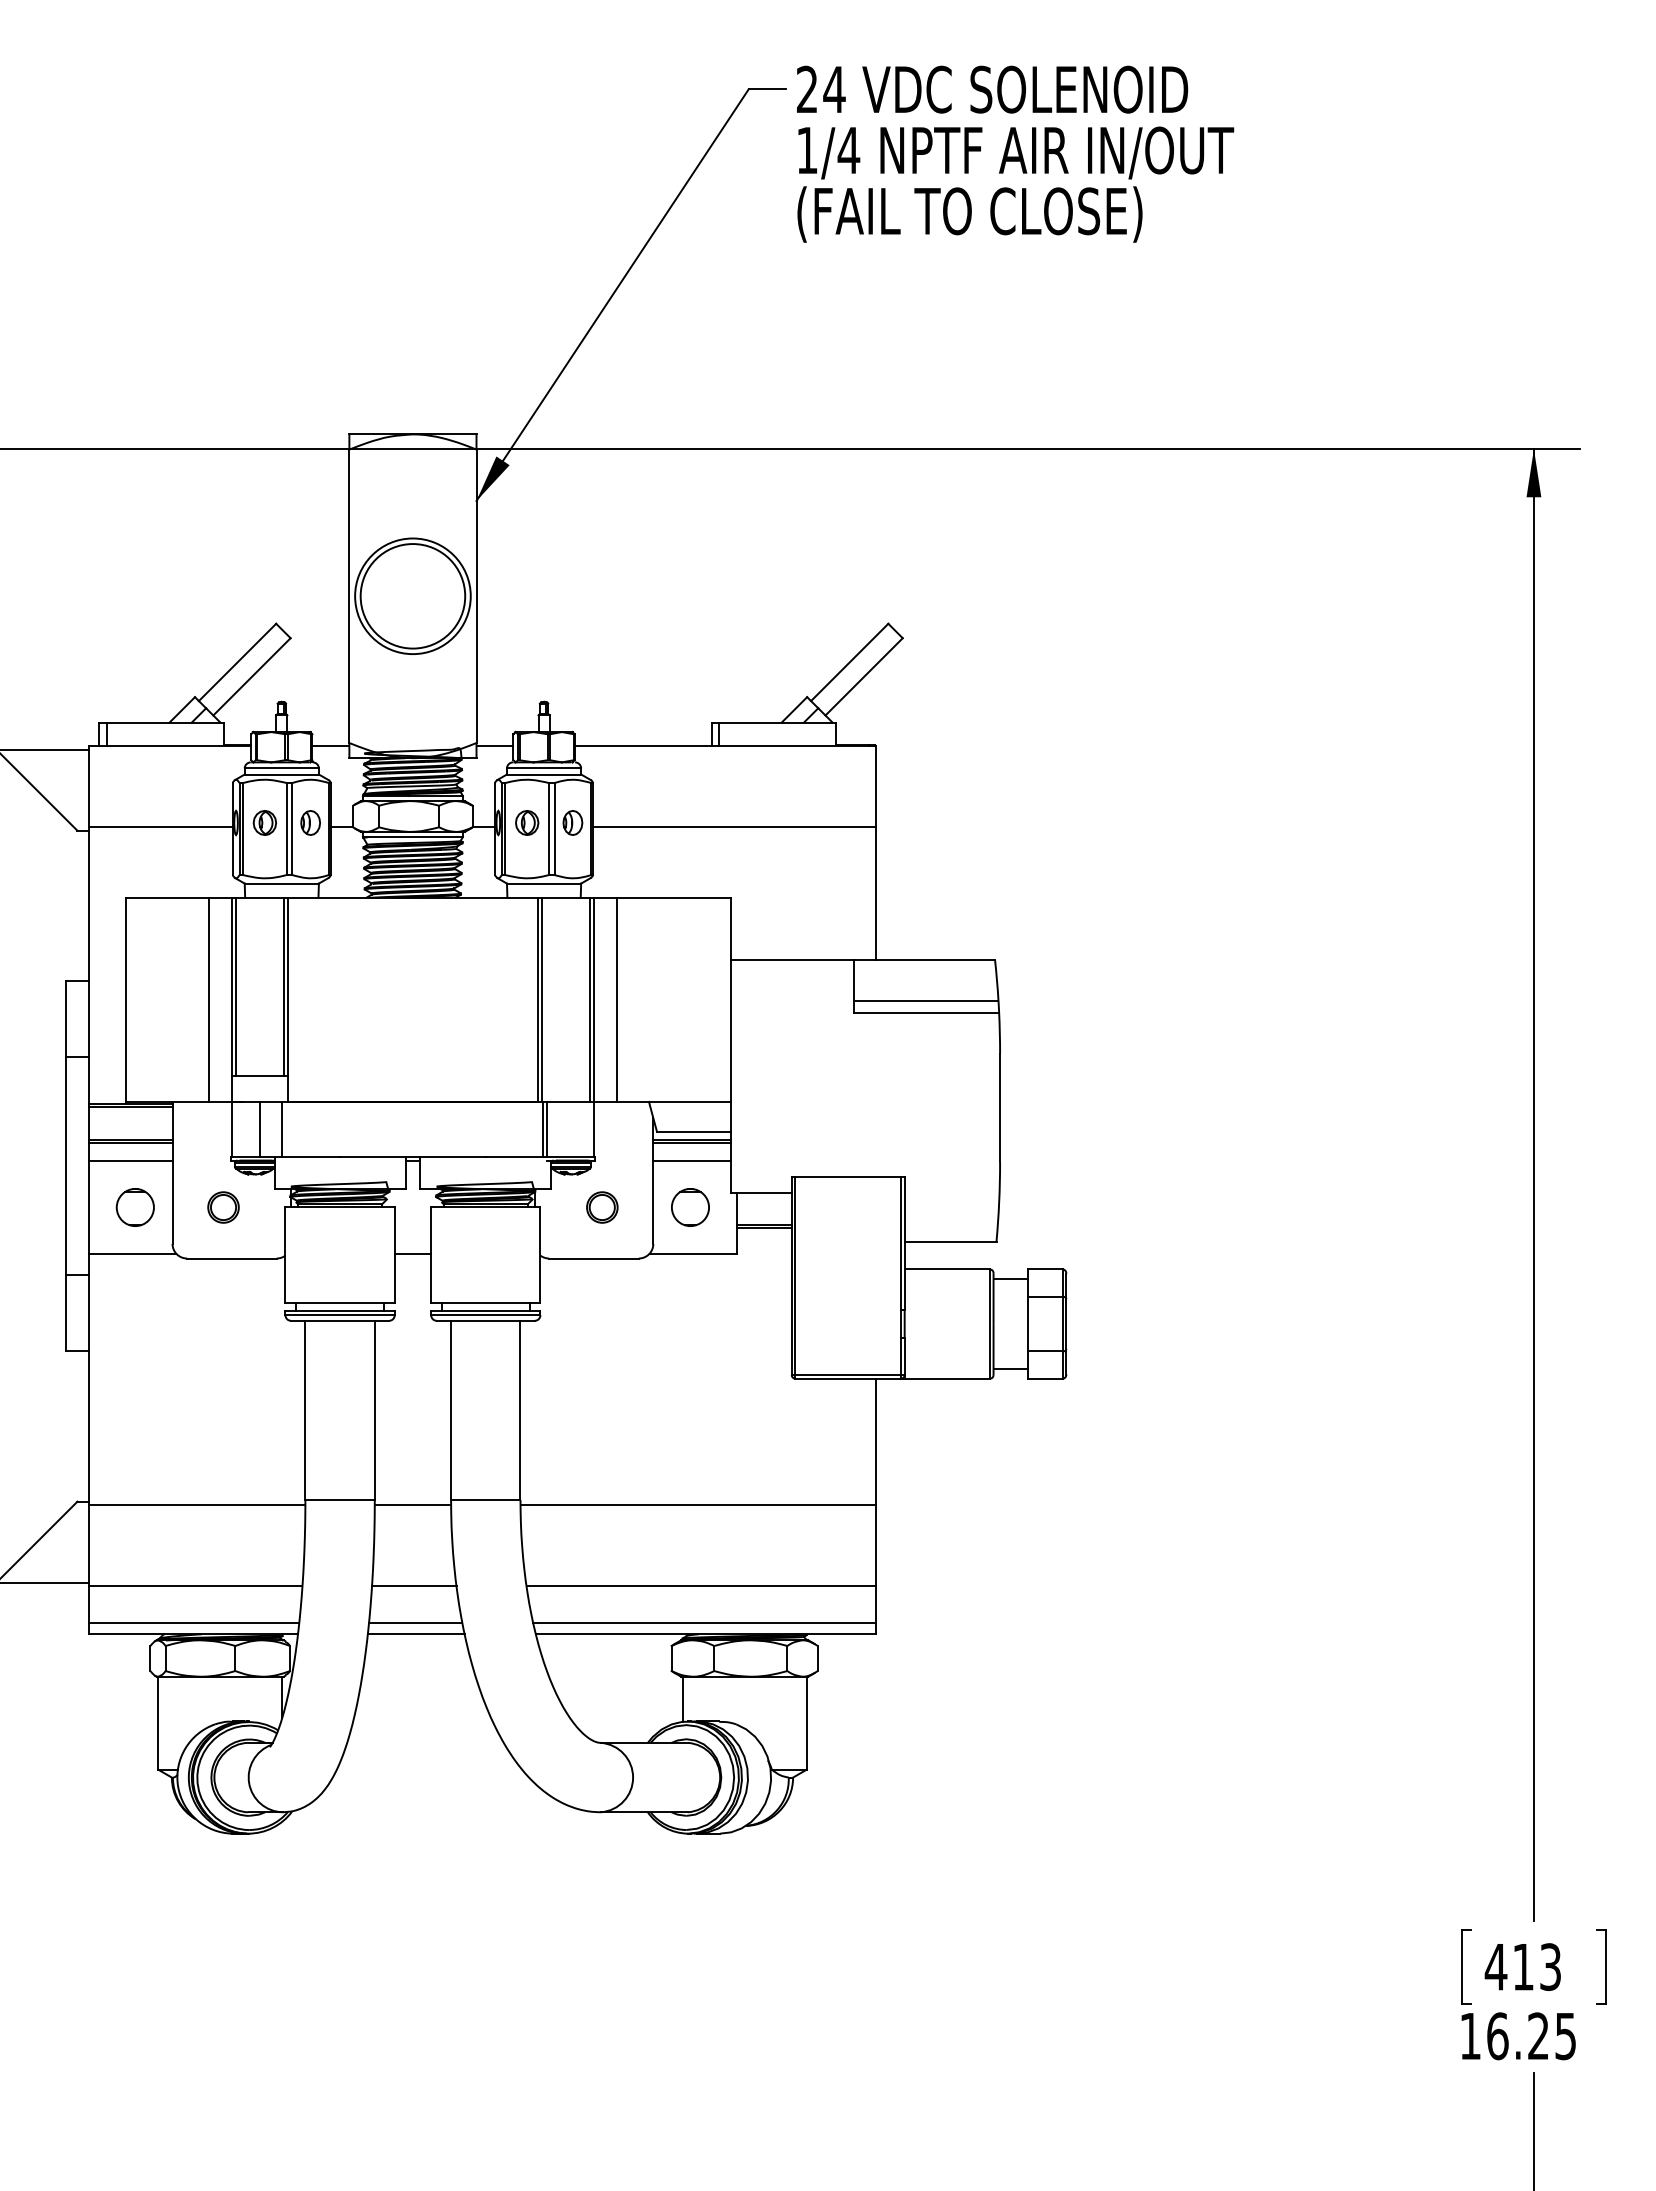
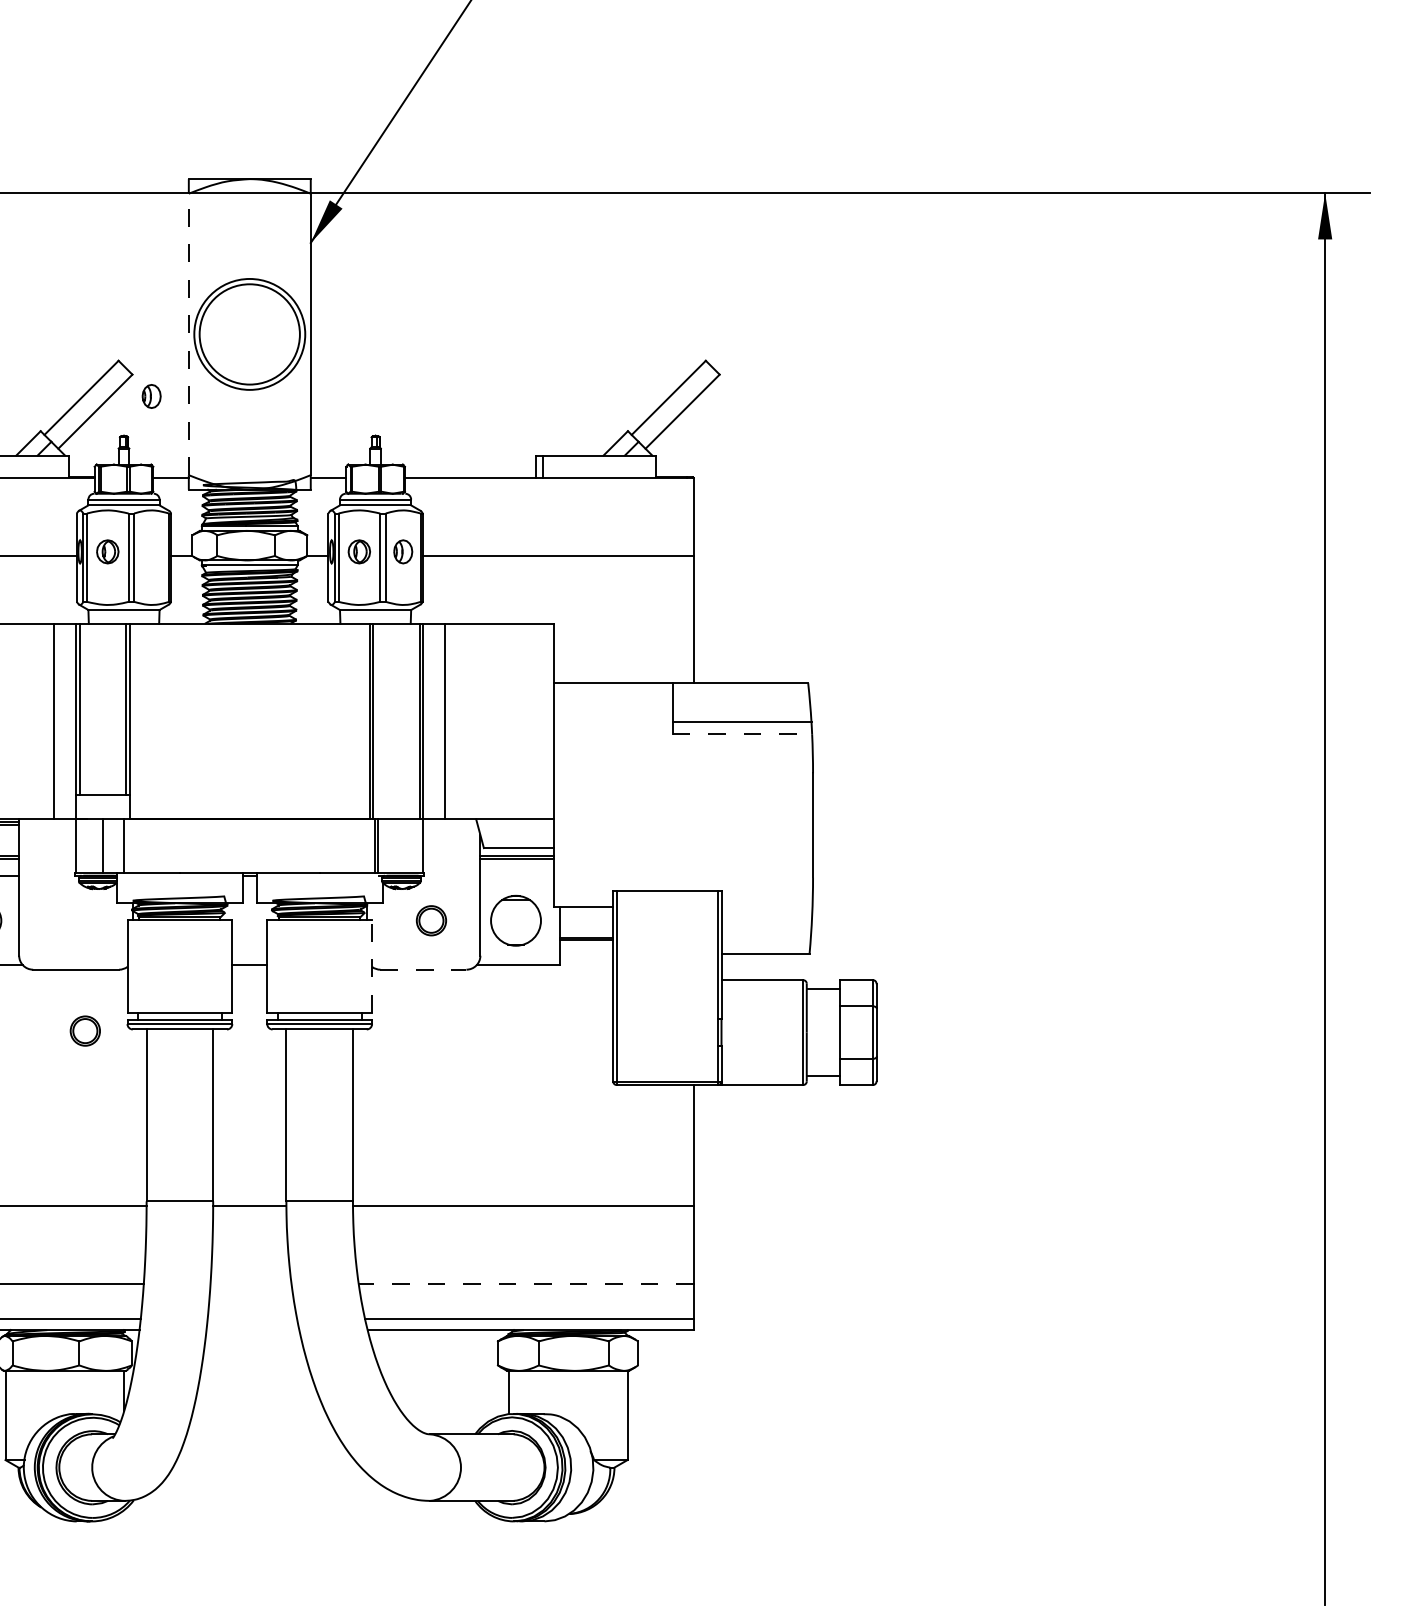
line: (349, 596) -> (188, 334), solid -> dashed
part: (310, 822) -> (151, 396), moved
line: (926, 1013) -> (742, 734), solid -> dashed
line: (691, 1161) -> (517, 876), removed
part: (223, 1207) -> (85, 1031), moved
part: (690, 1207) -> (516, 920), size x1.4
line: (540, 1254) -> (372, 965), solid -> dashed
line: (593, 1258) -> (423, 969), solid -> dashed
line: (414, 1586) -> (251, 1284), removed
line: (701, 1586) -> (526, 1284), solid -> dashed
line: (415, 1622) -> (252, 1318), removed
line: (415, 1634) -> (252, 1330), removed

